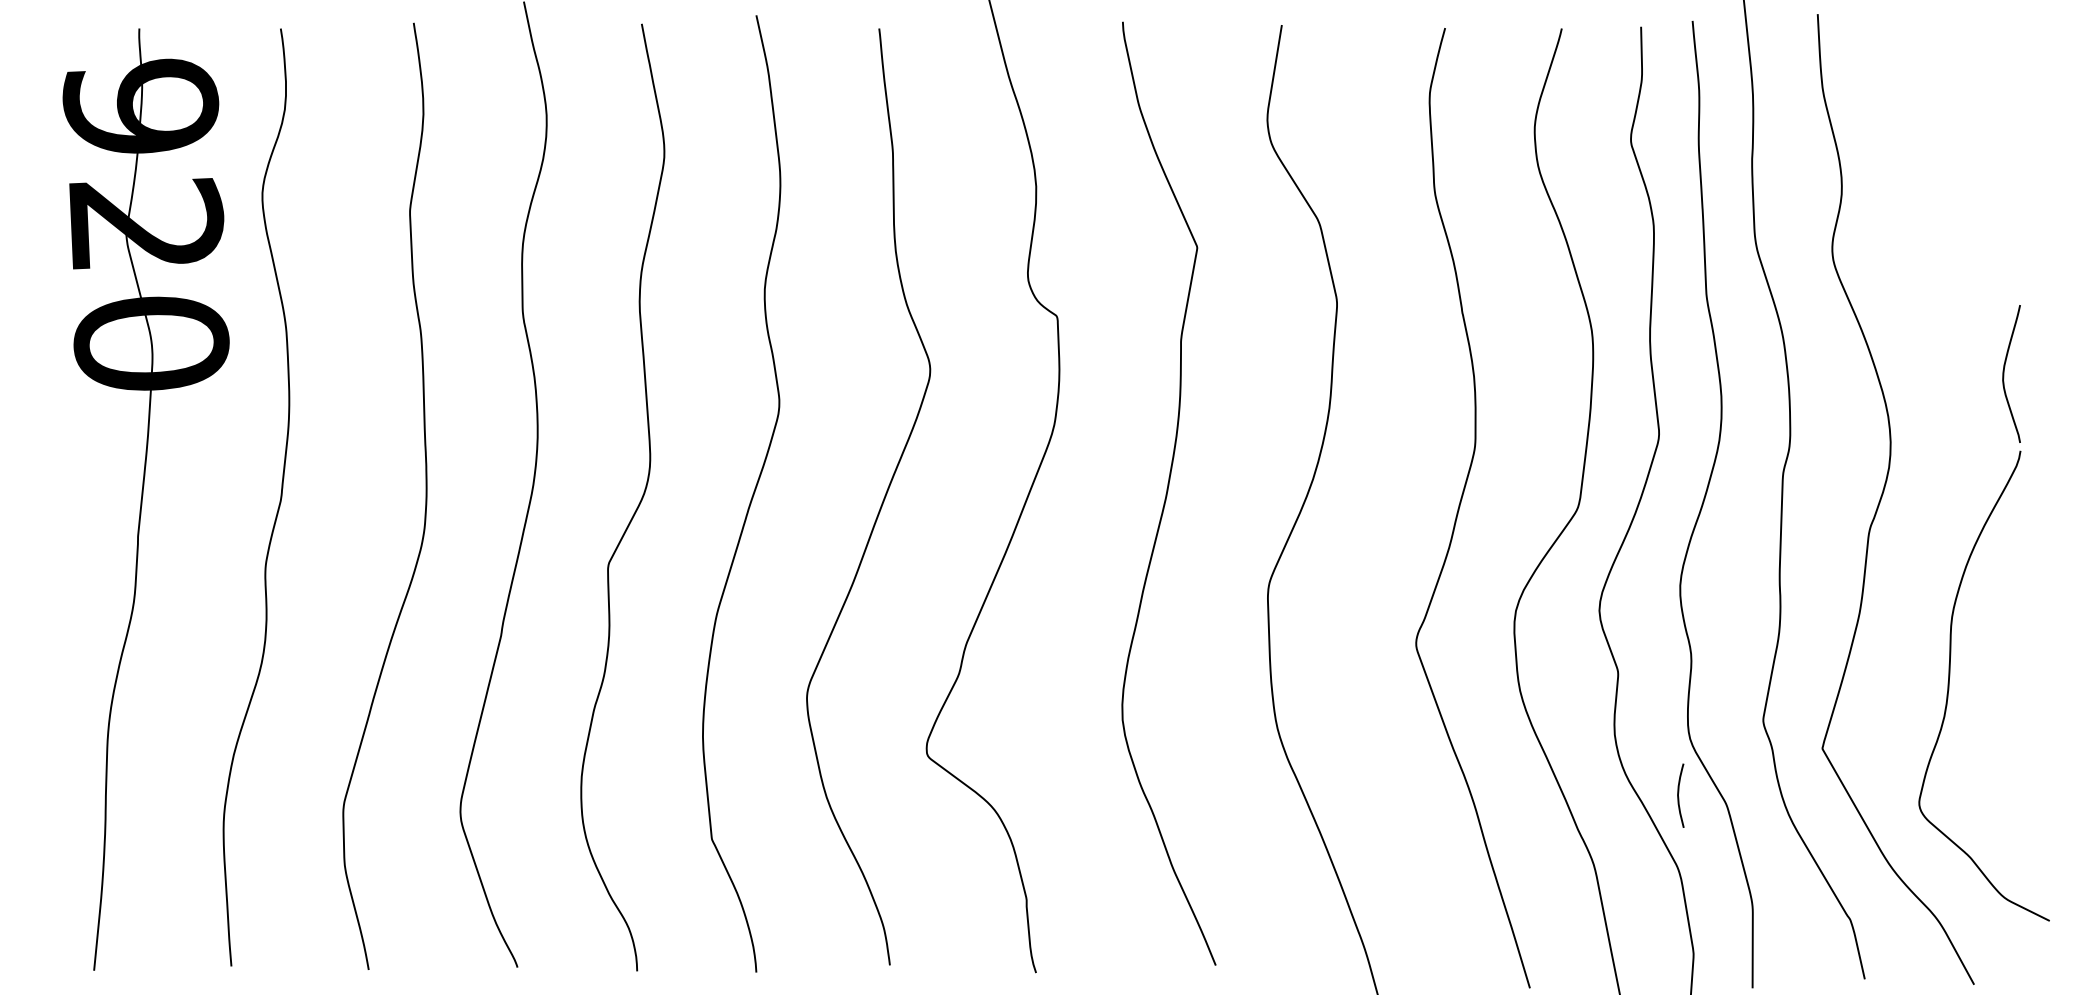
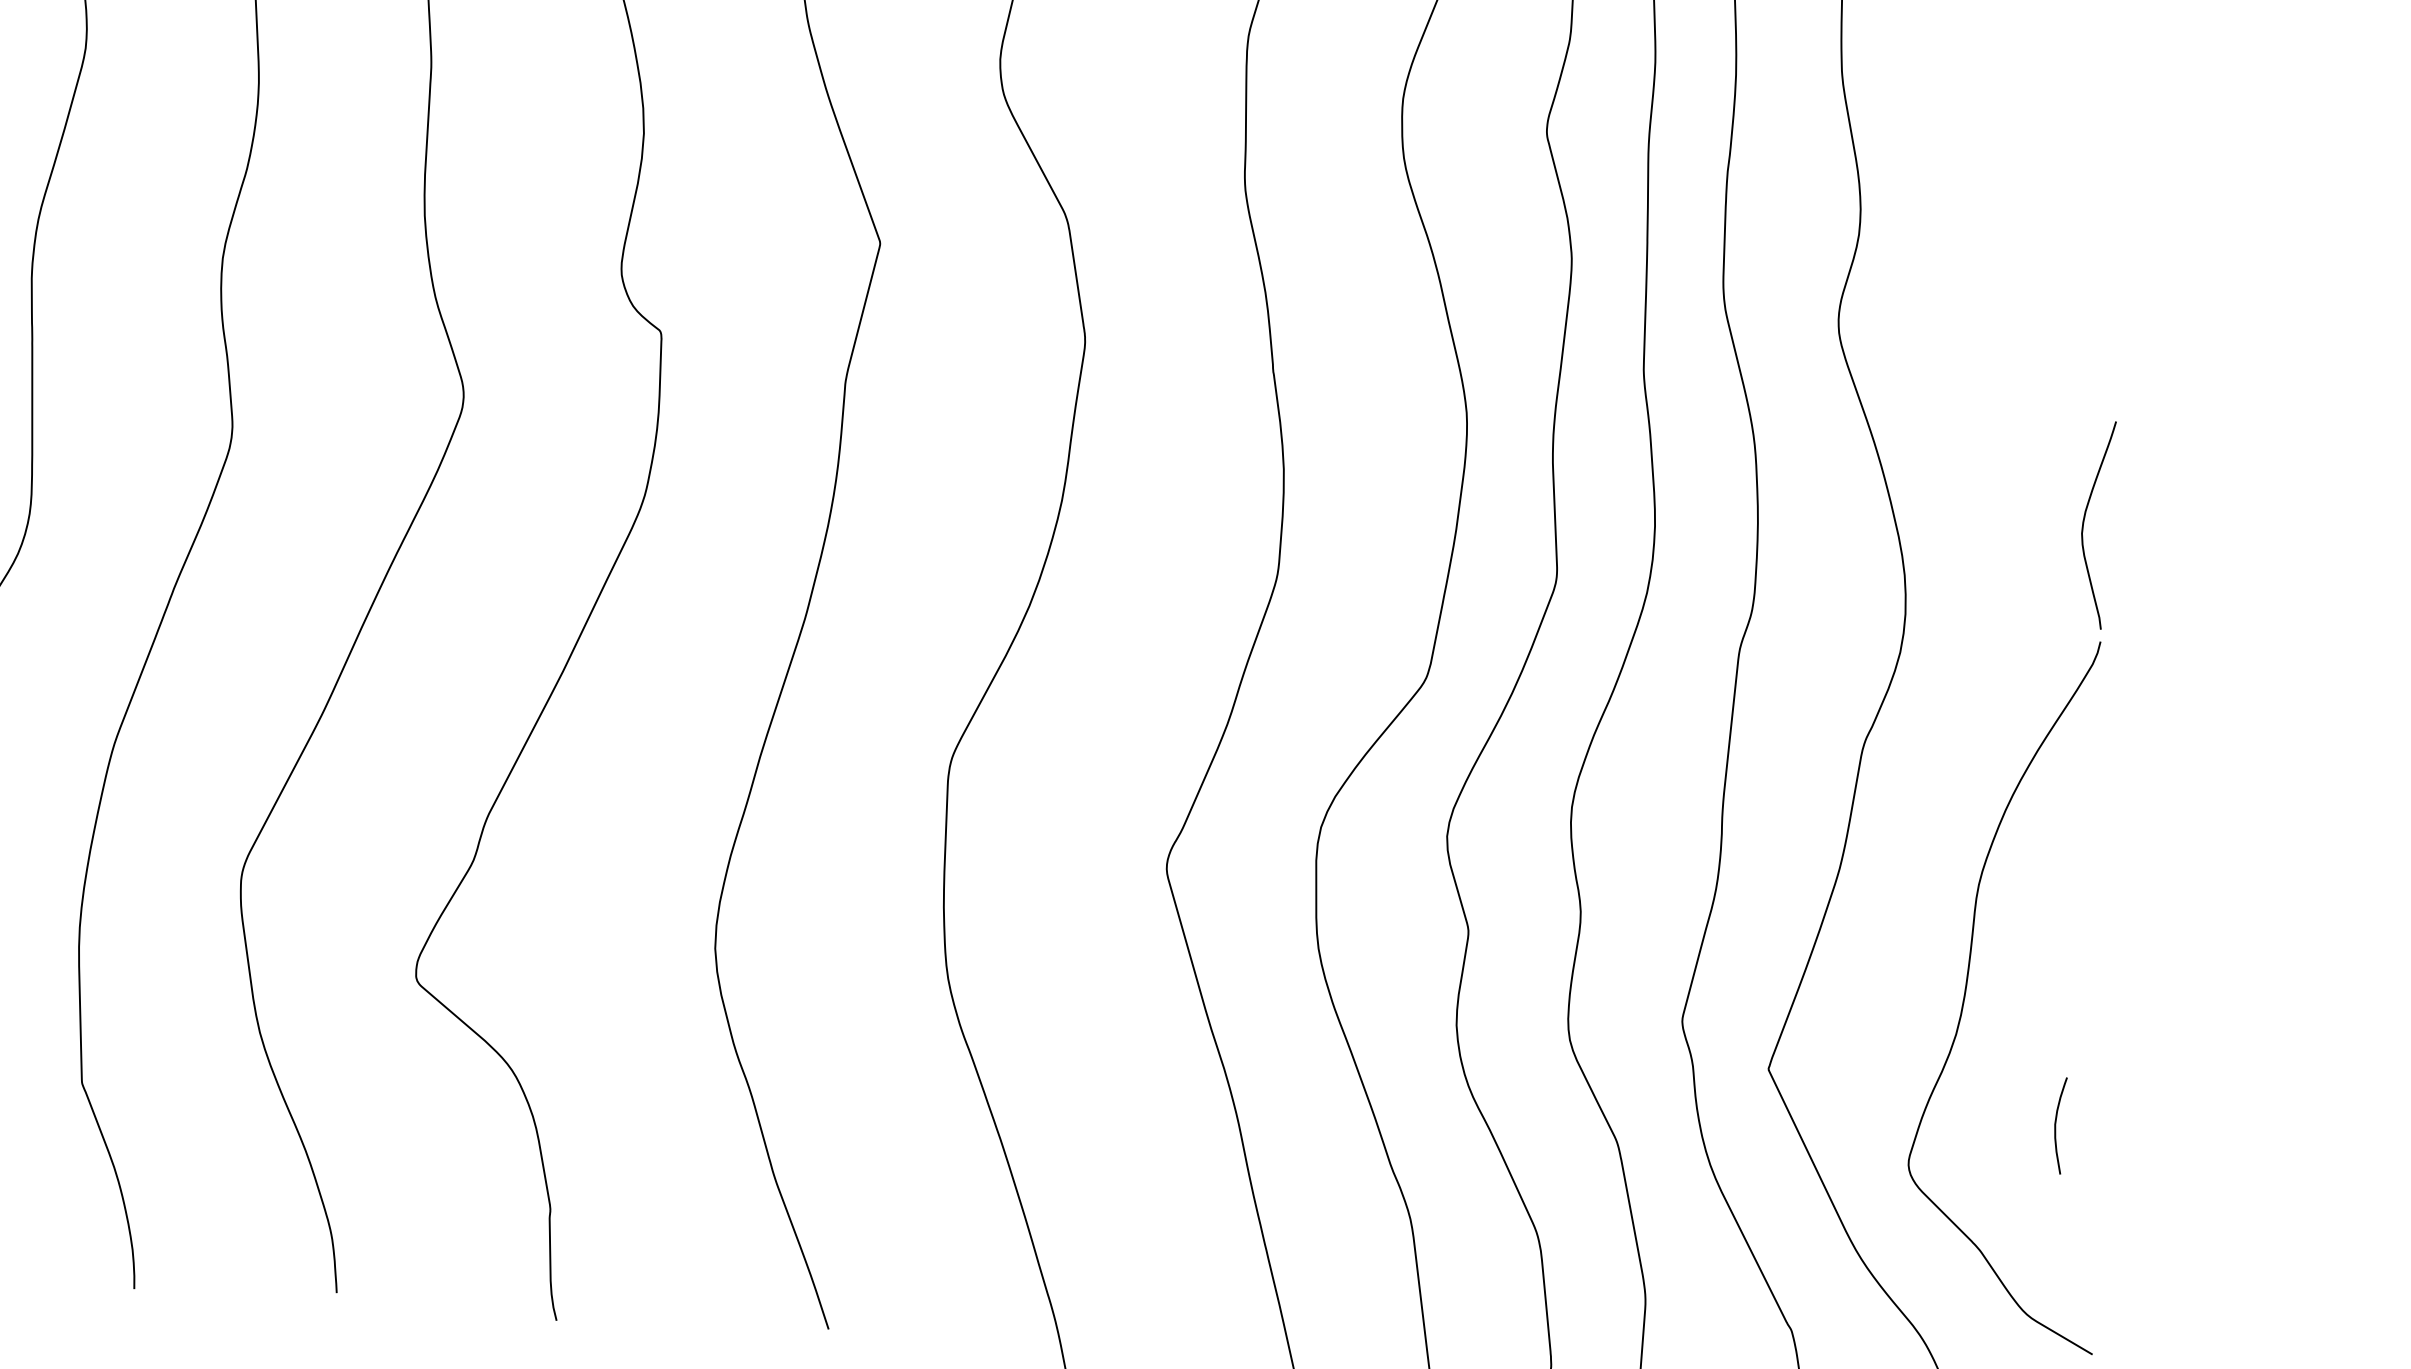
curve: (1678, 795) -> (2055, 1125), moved

